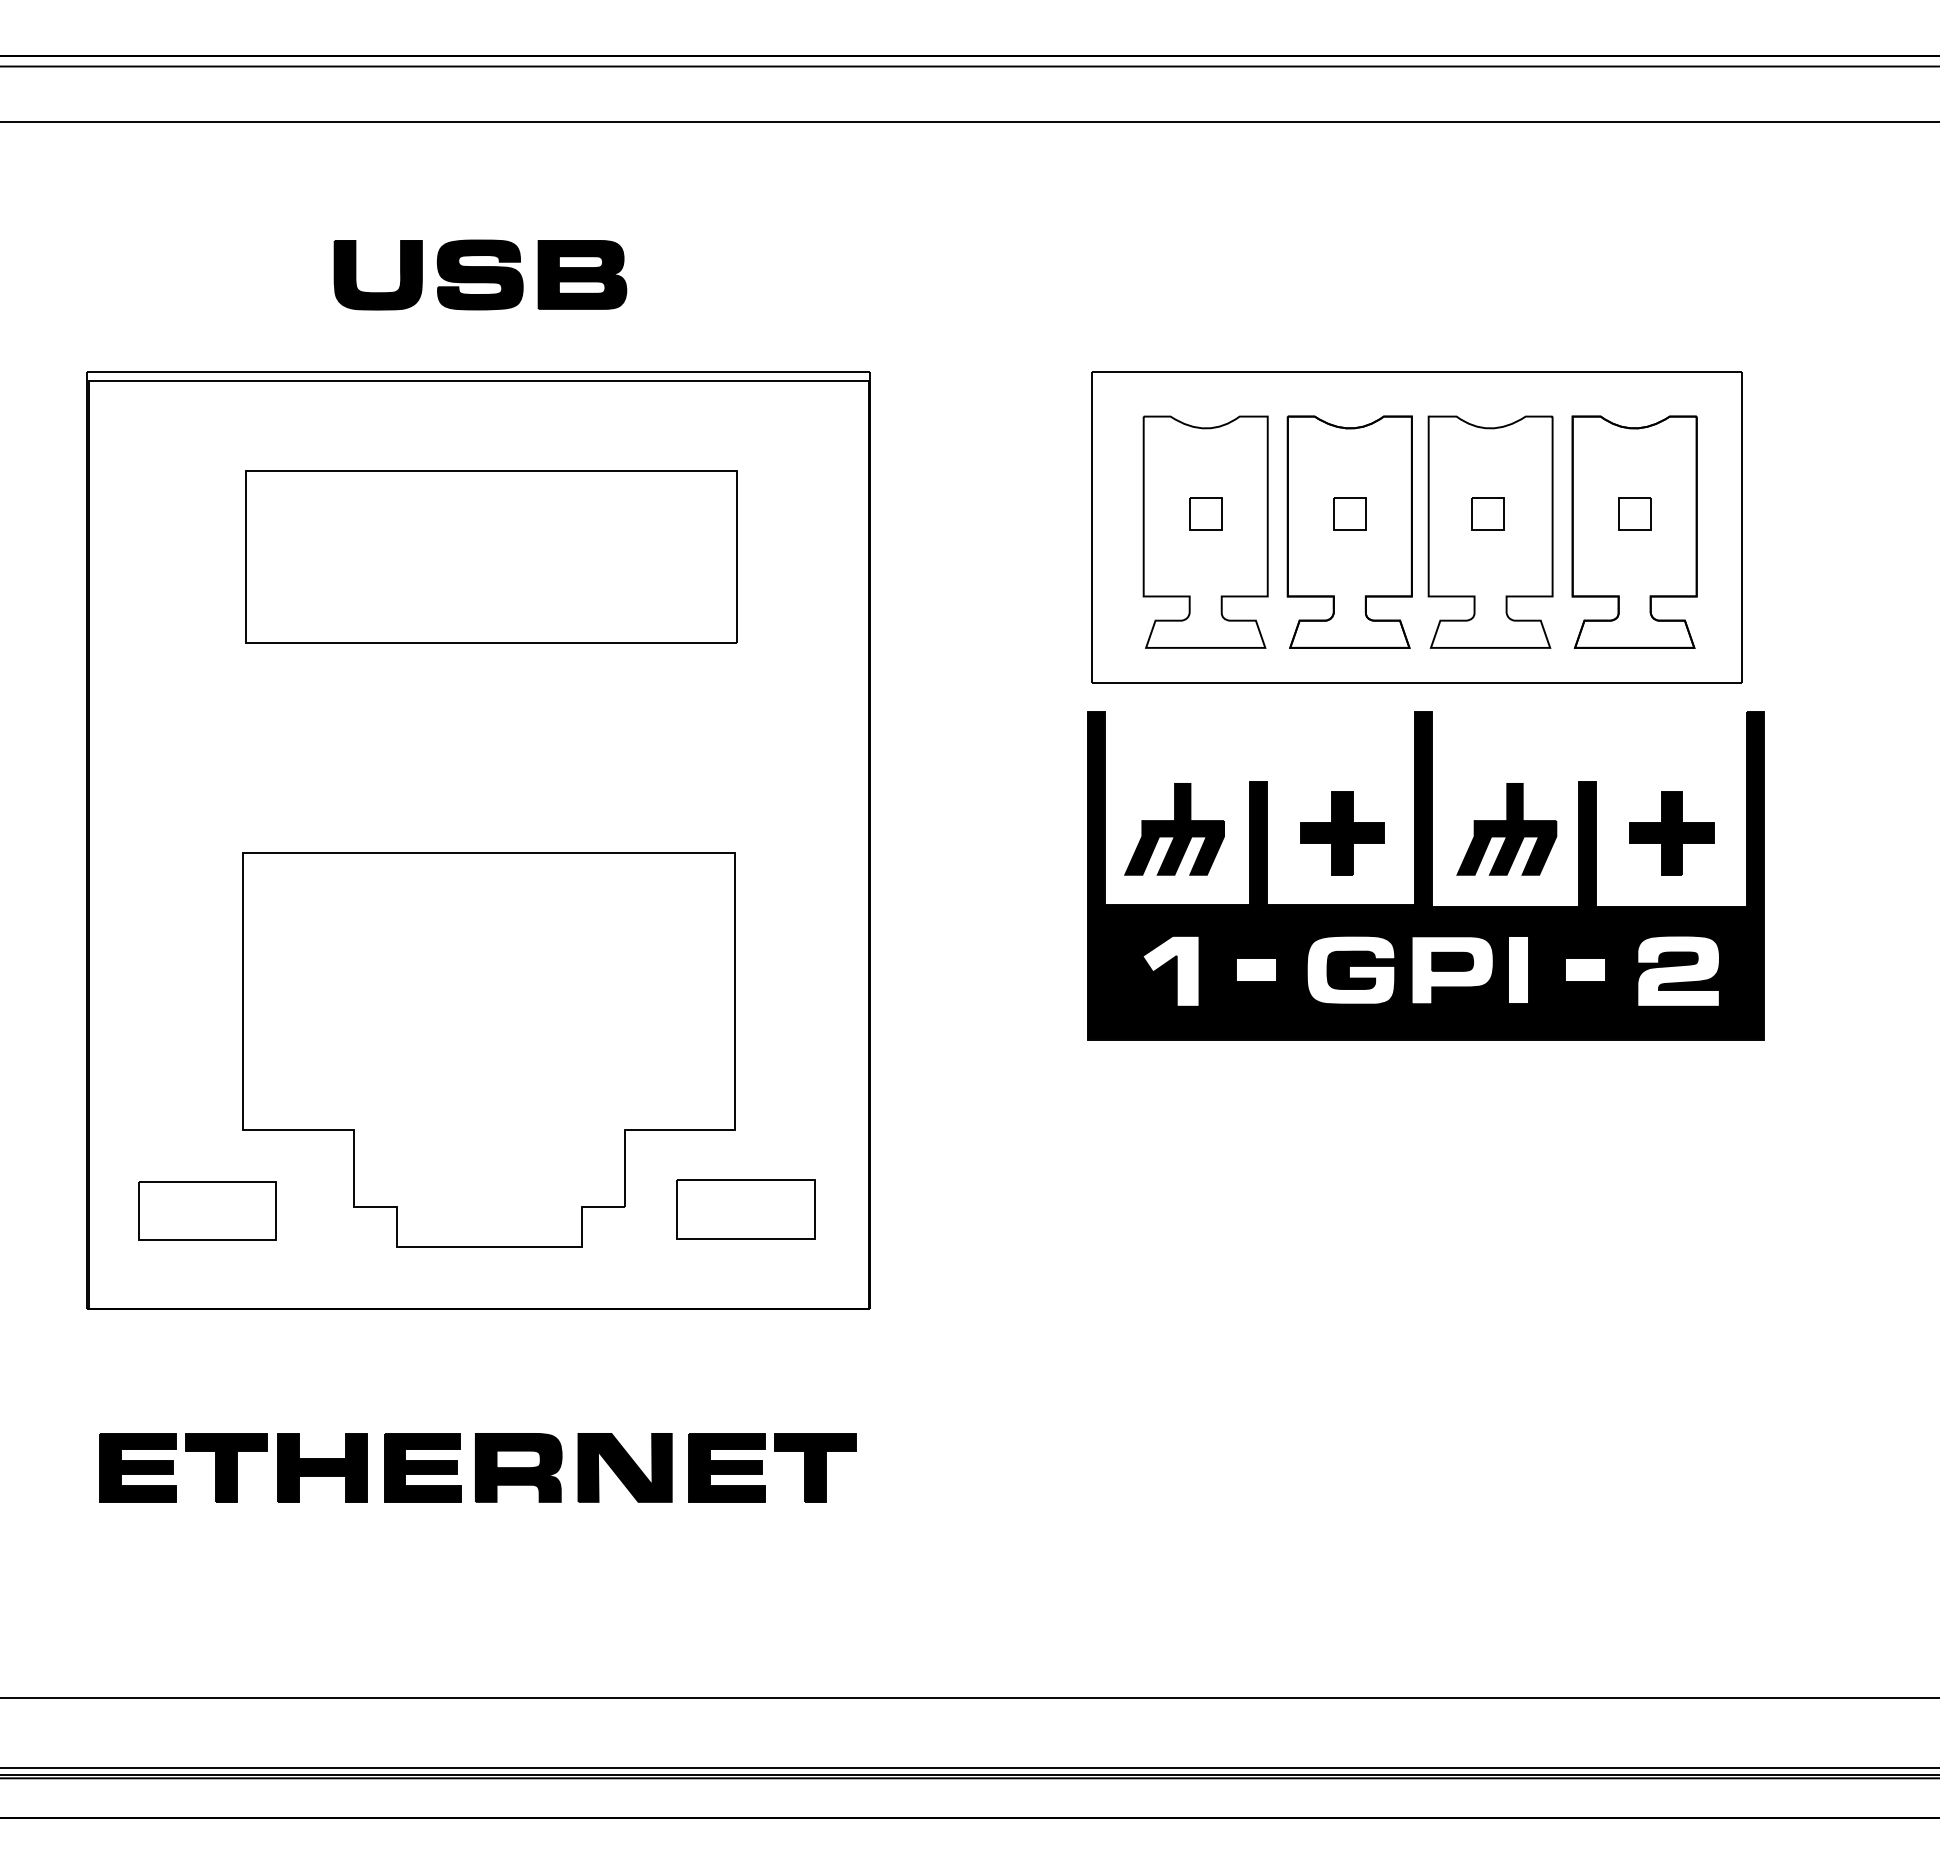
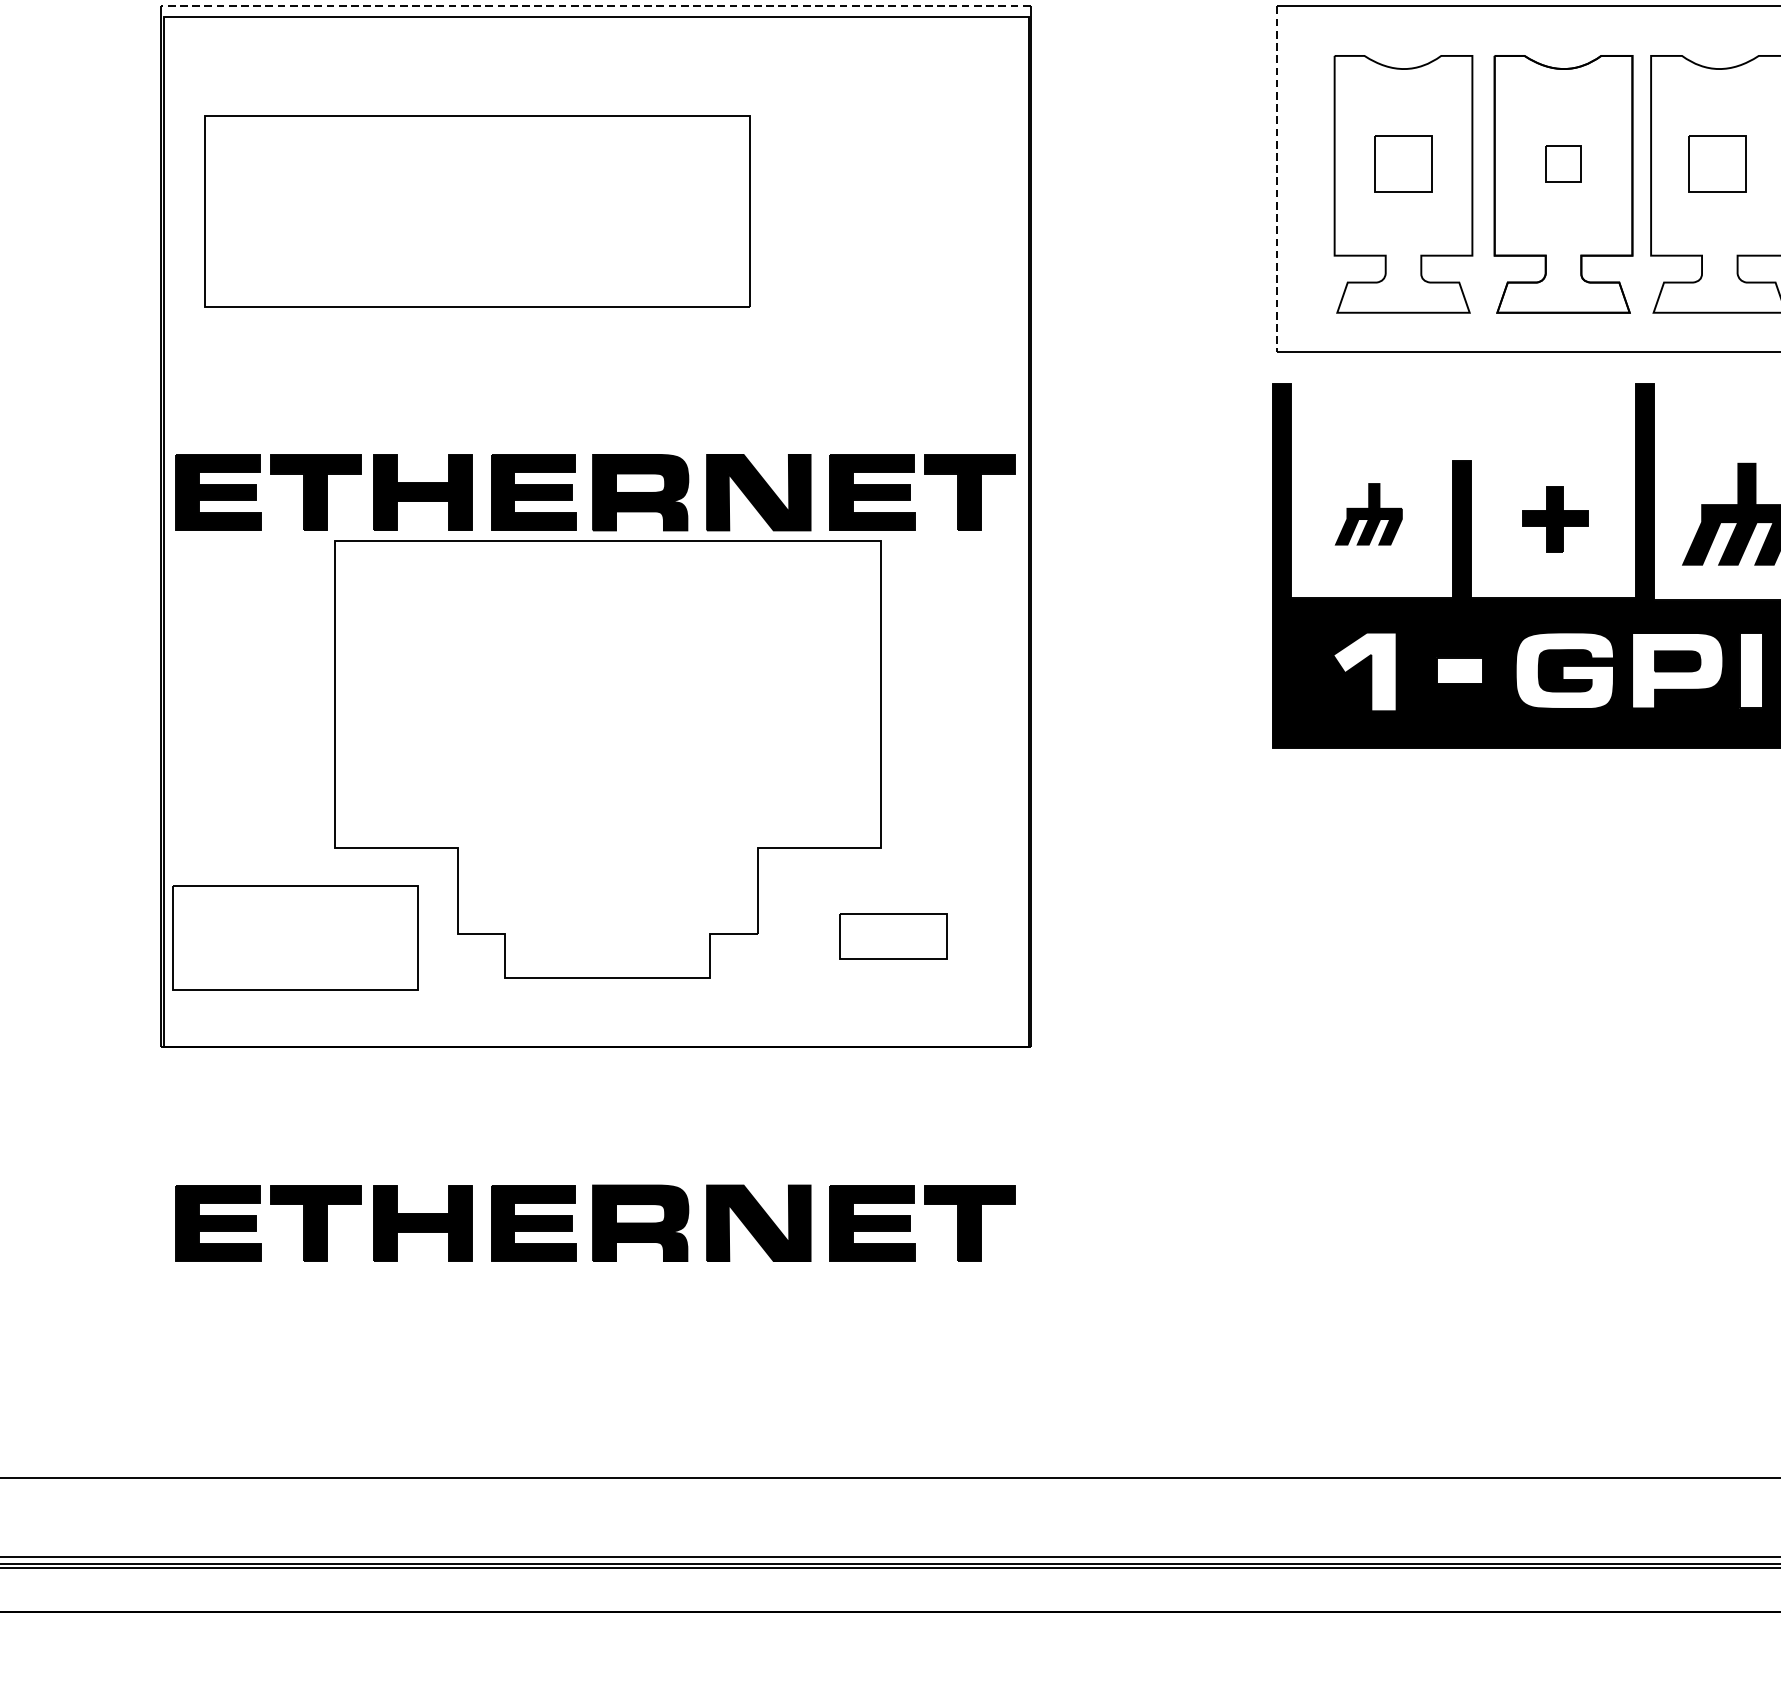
line: (478, 372) -> (596, 6), solid -> dashed
part: (1205, 513) -> (1403, 163), size x1.6
part: (1487, 513) -> (1716, 163), size x1.6
line: (1091, 527) -> (1276, 179), solid -> dashed
part: (491, 556) -> (477, 211), moved
part: (477, 809) -> (594, 492), added
part: (1174, 829) -> (1368, 514), size x0.6
part: (1342, 833) -> (1555, 518), size x0.7
part: (745, 1209) -> (892, 936), size x0.7
part: (207, 1210) -> (295, 937), size x1.6

